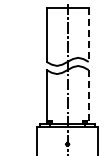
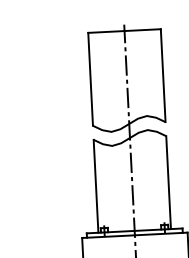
line: (88, 34) -> (162, 74), dashed -> solid
line: (88, 97) -> (168, 183), dashed -> solid

